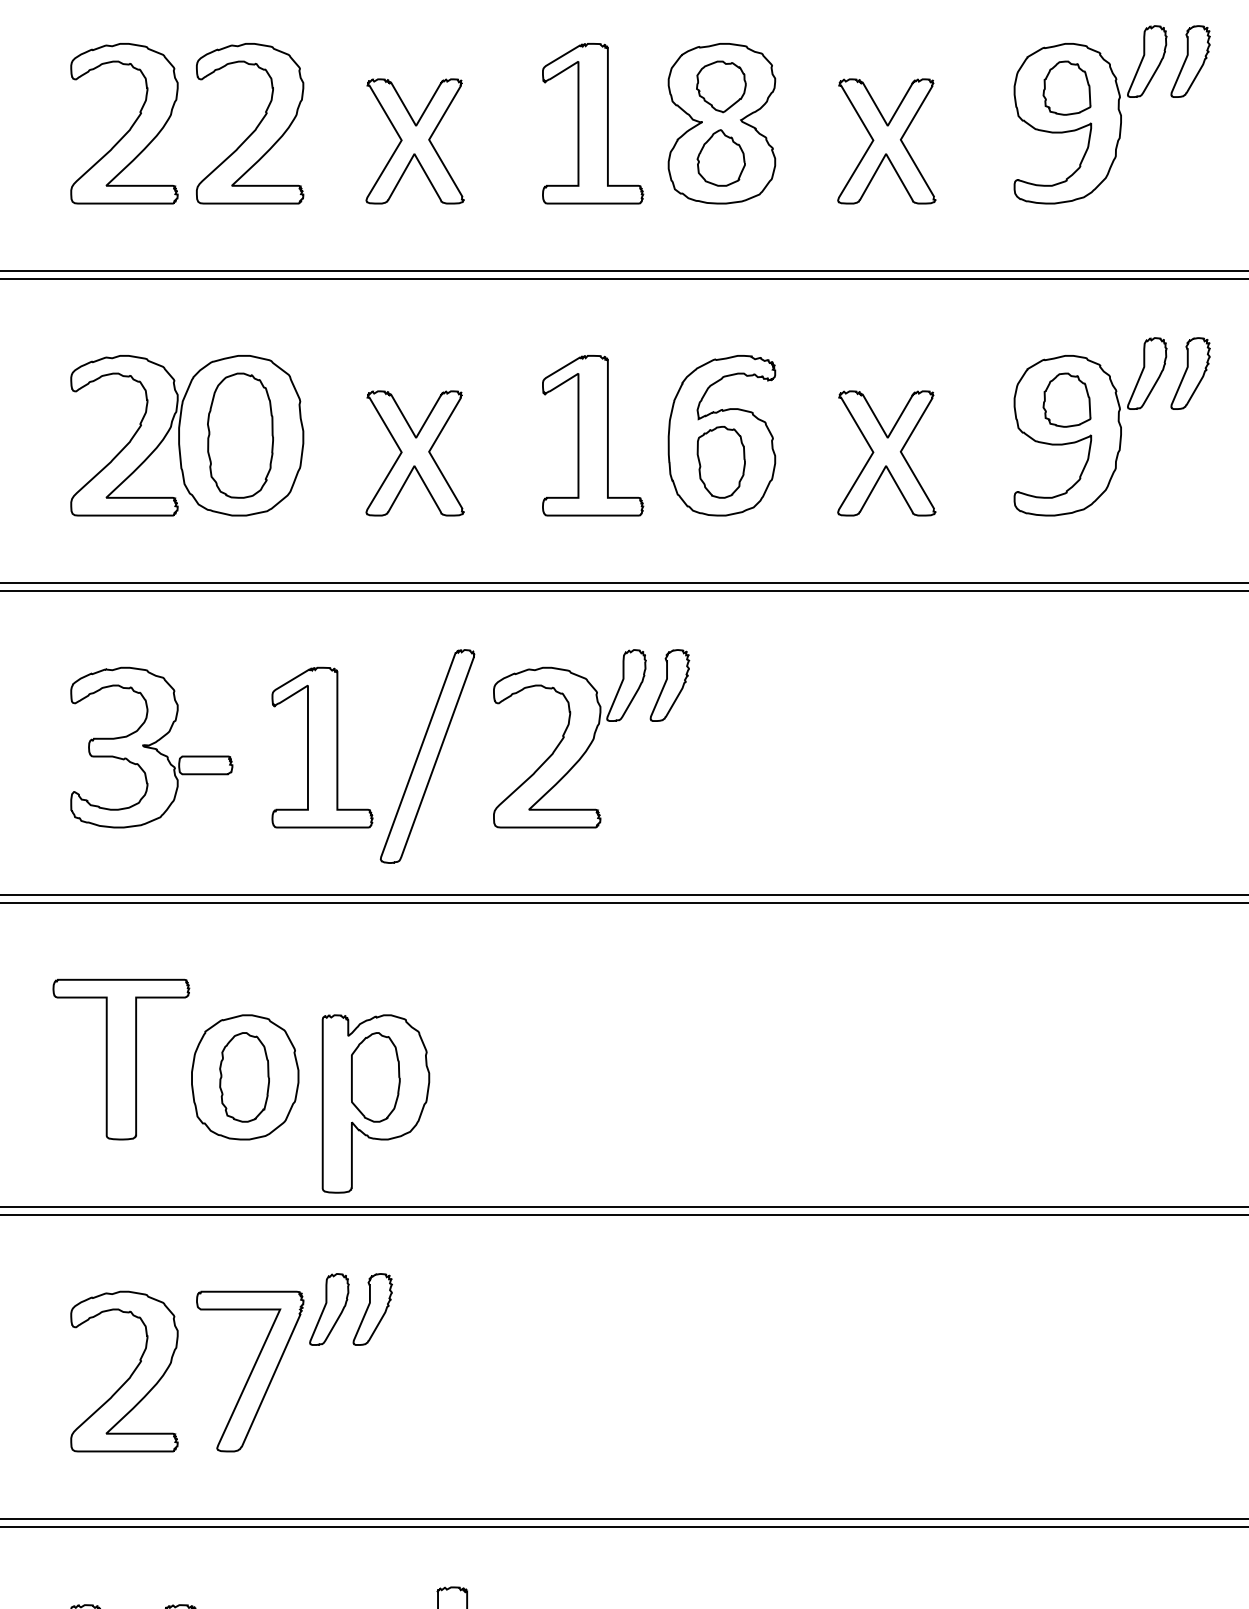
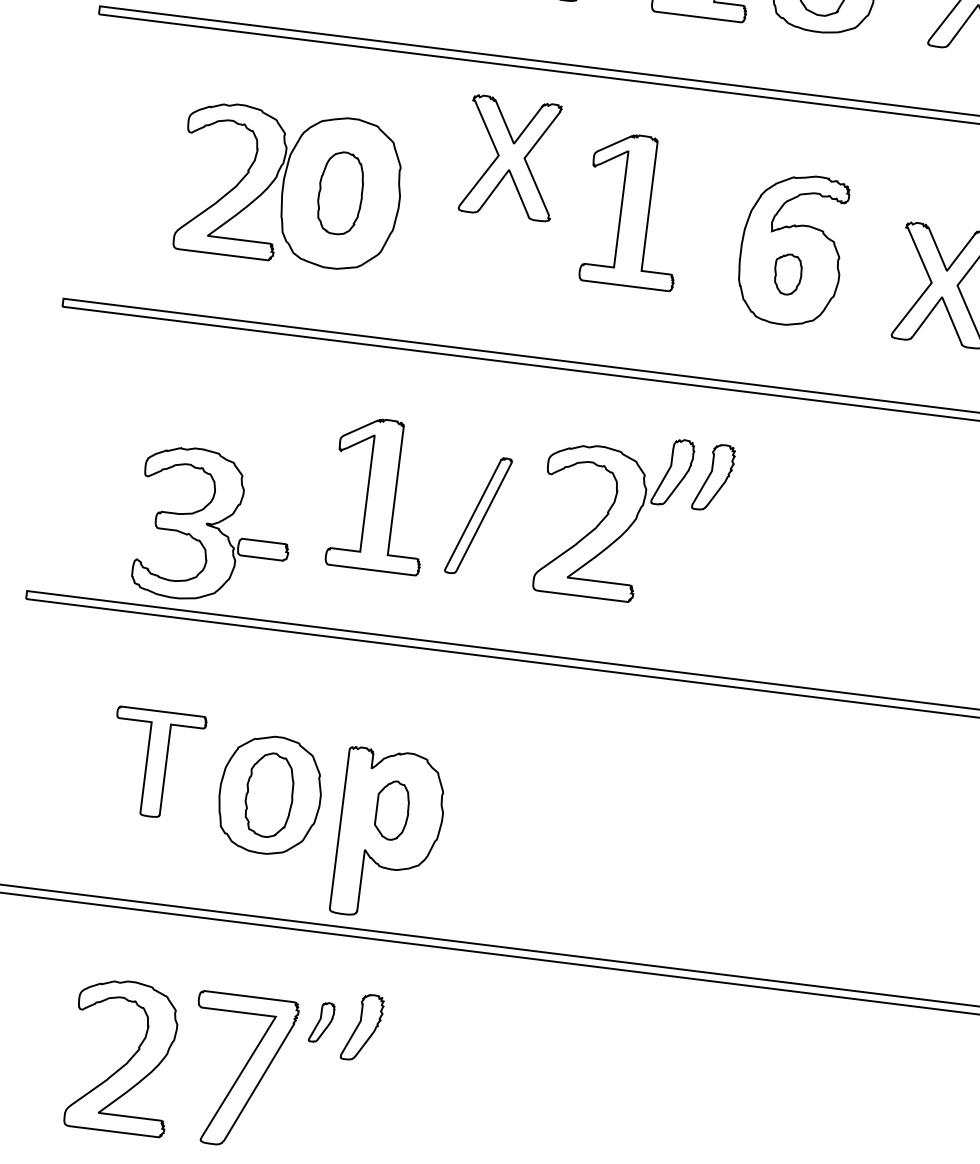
part: (240, 435) -> (340, 193), size x0.7
part: (593, 435) -> (635, 210), moved
part: (414, 453) -> (510, 158), moved
part: (720, 462) -> (787, 274), size x0.6
part: (151, 747) -> (214, 526), moved
part: (427, 756) -> (478, 515), size x0.6
part: (121, 1059) -> (156, 764), size x0.7
part: (375, 1077) -> (392, 810), size x0.7
part: (329, 1309) -> (322, 1022), size x0.6

